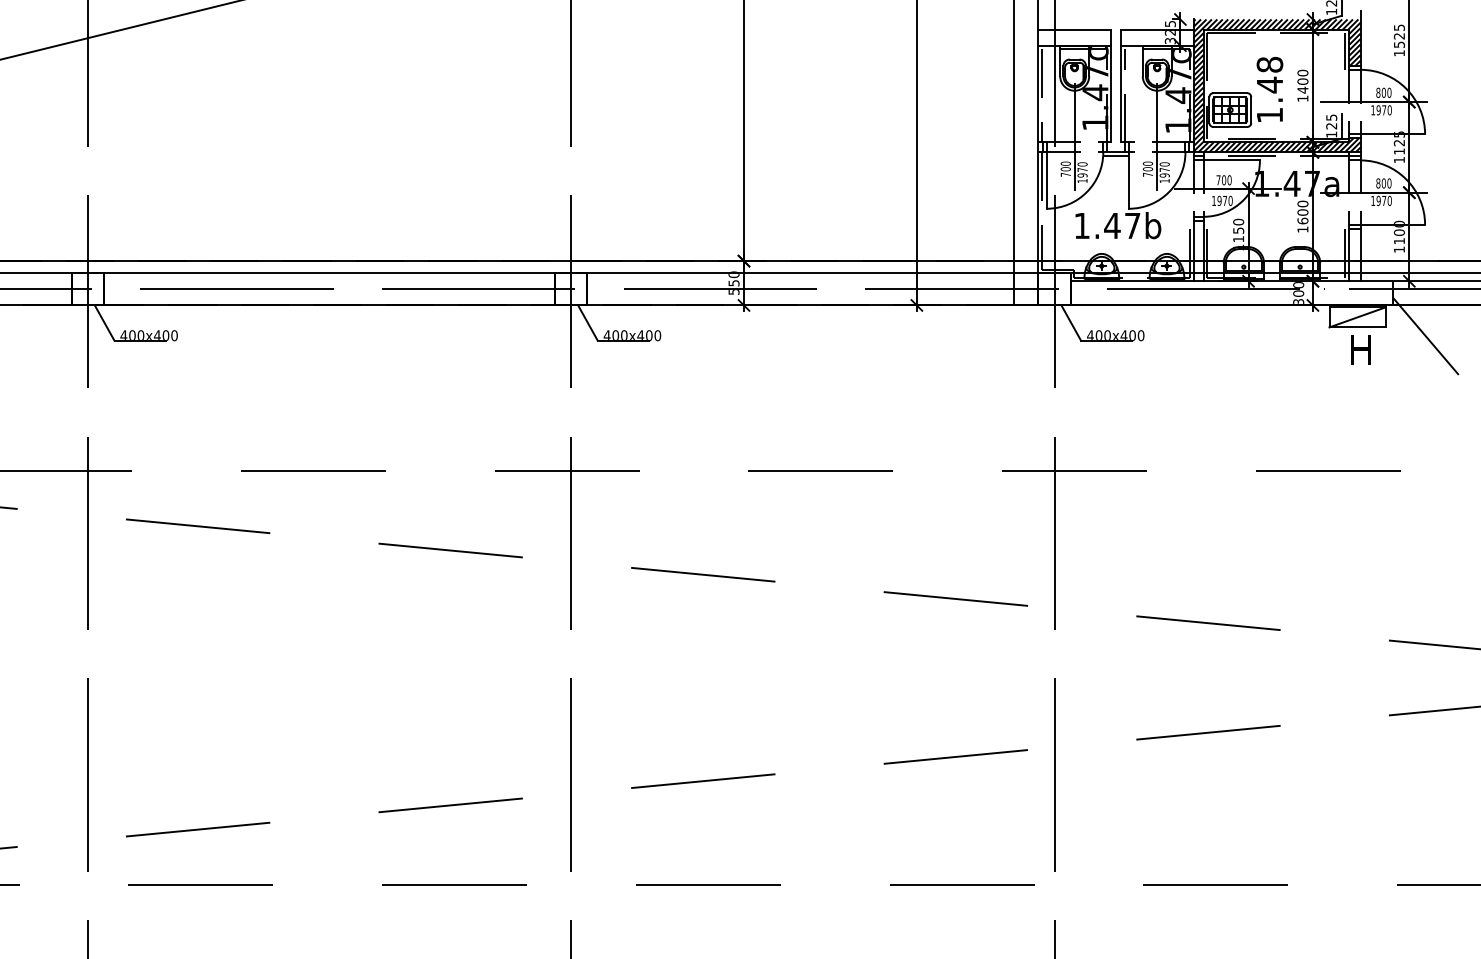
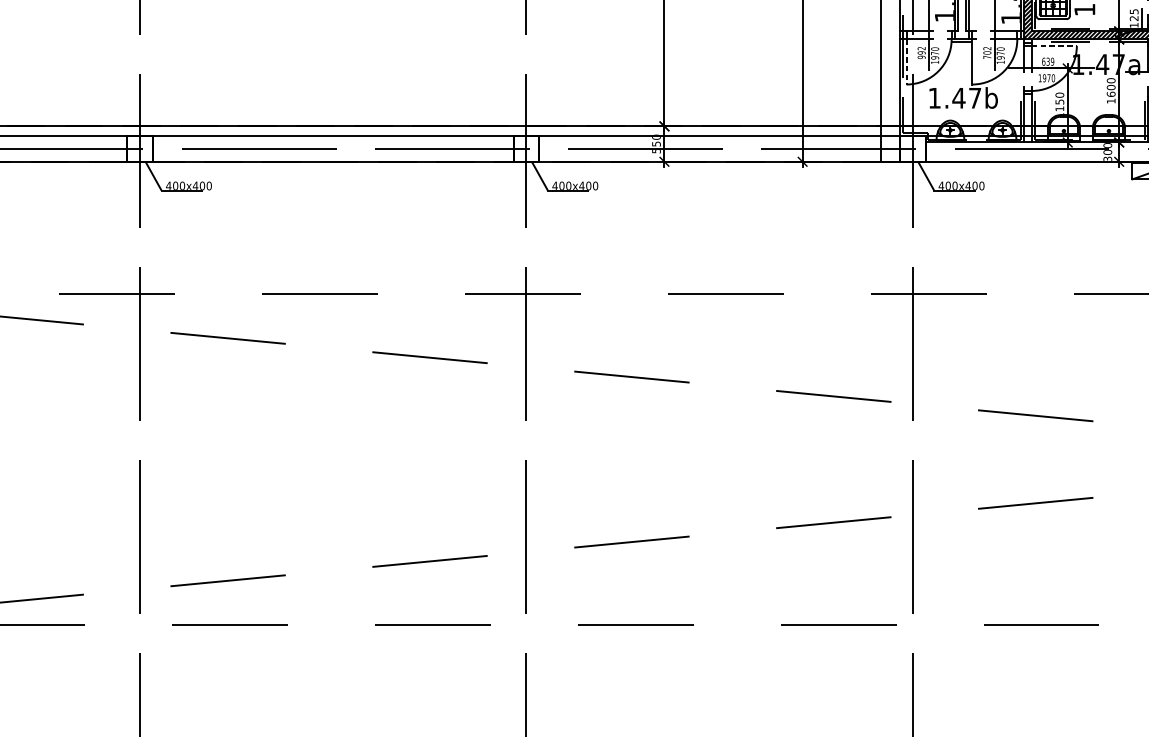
line: (1232, 160) -> (1054, 45), solid -> dashed
text: (1148, 163) -> (987, 48), 700 -> 702
text: (1065, 168) -> (921, 52), 700 -> 992
text: (1223, 180) -> (1047, 61), 700 -> 639
line: (1046, 181) -> (906, 62), solid -> dashed

